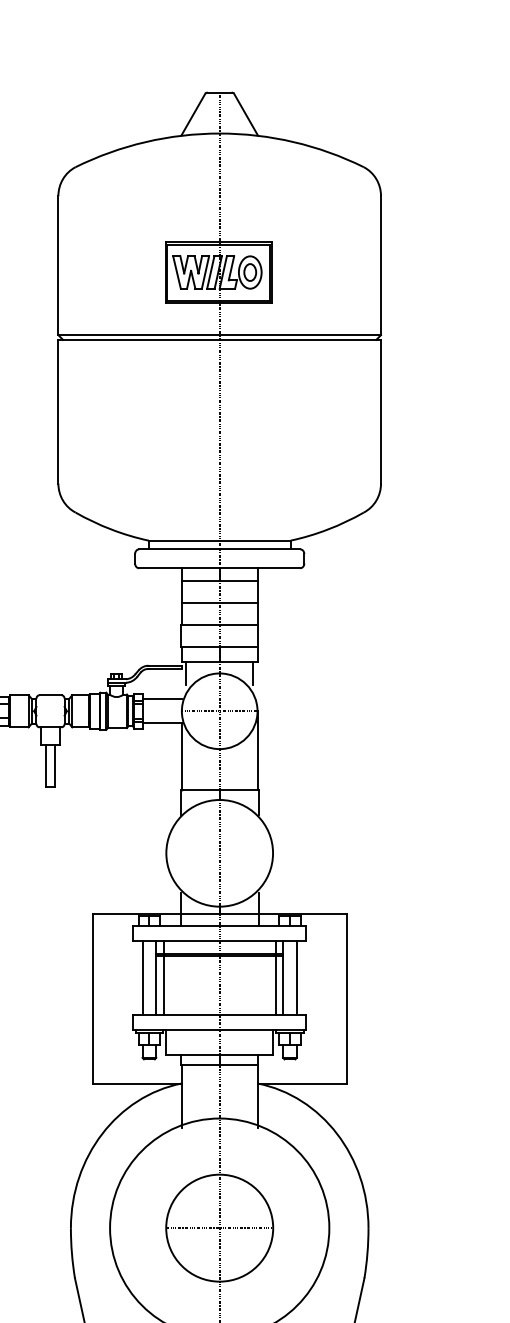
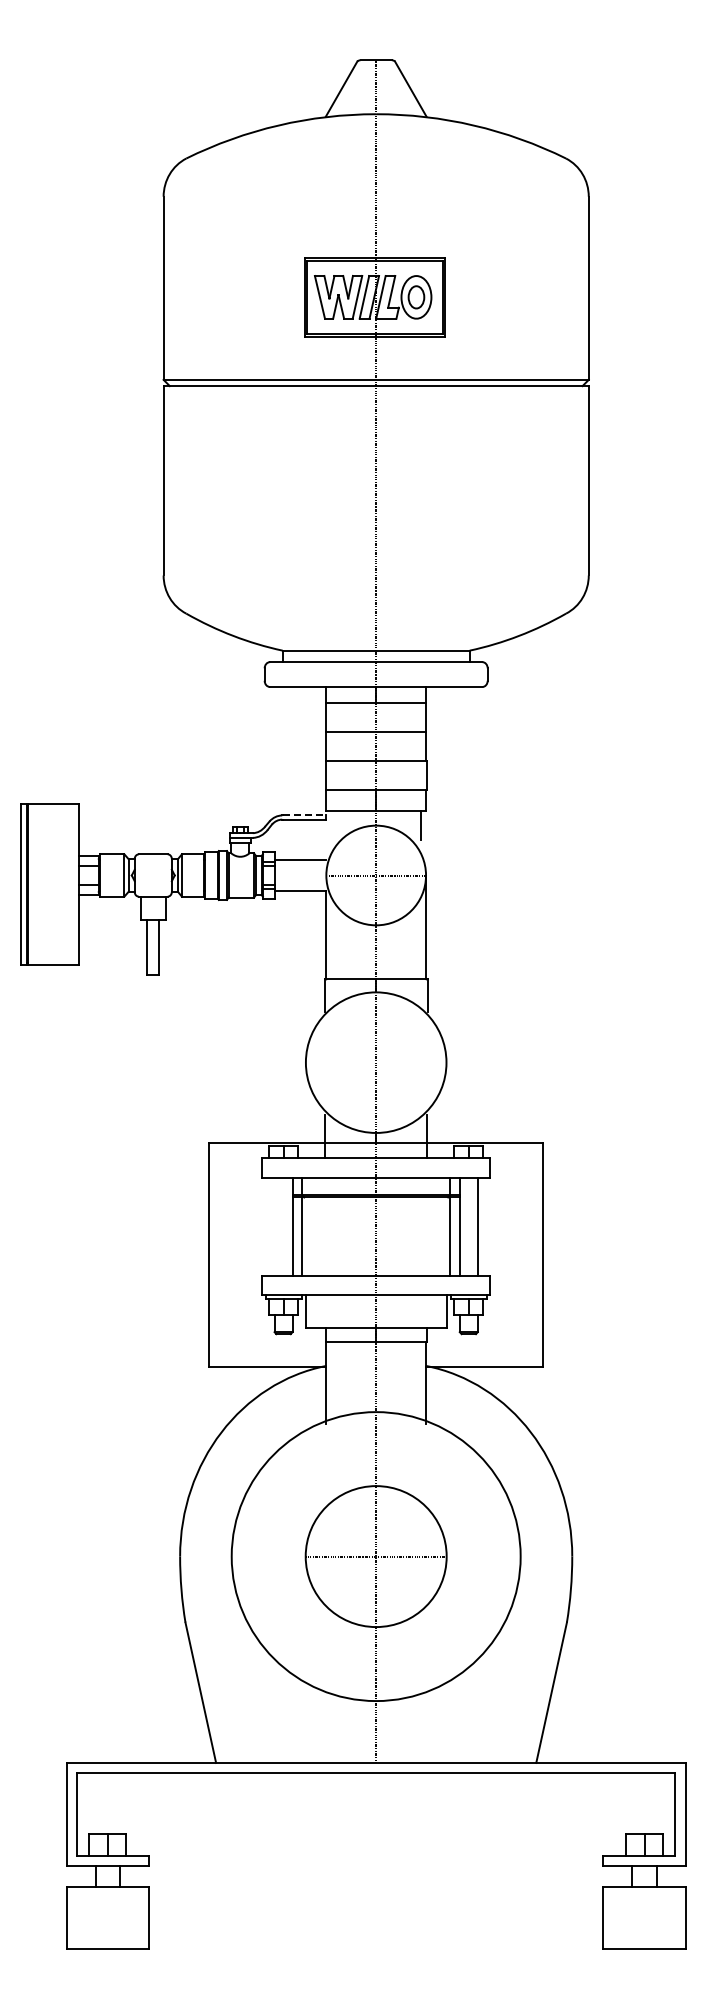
line: (165, 665) -> (304, 815), solid -> dashed
line: (185, 673) -> (331, 825), removed
line: (142, 977) -> (274, 1226), removed

